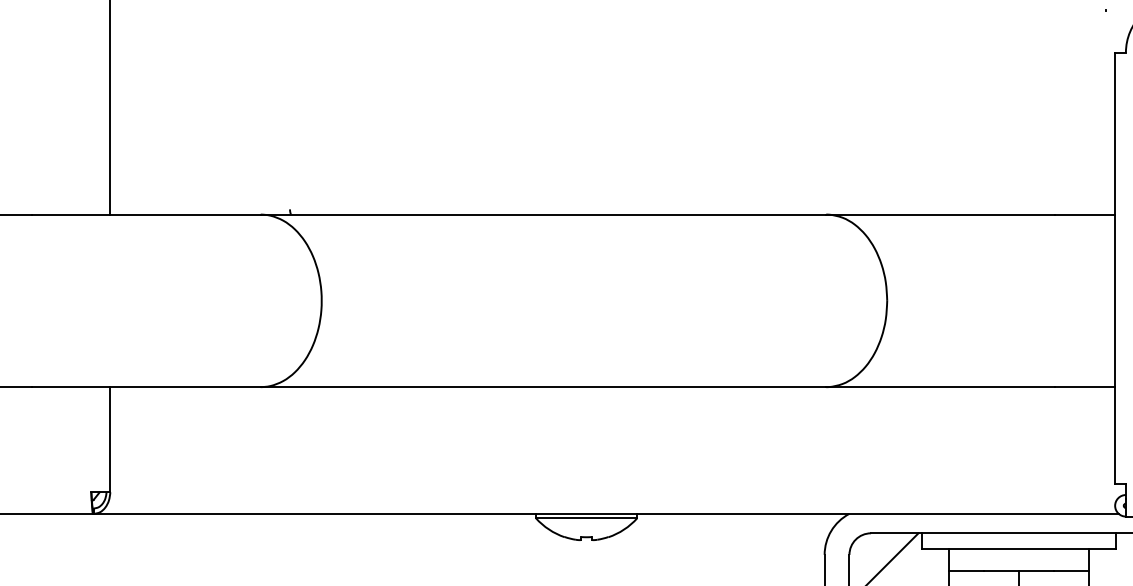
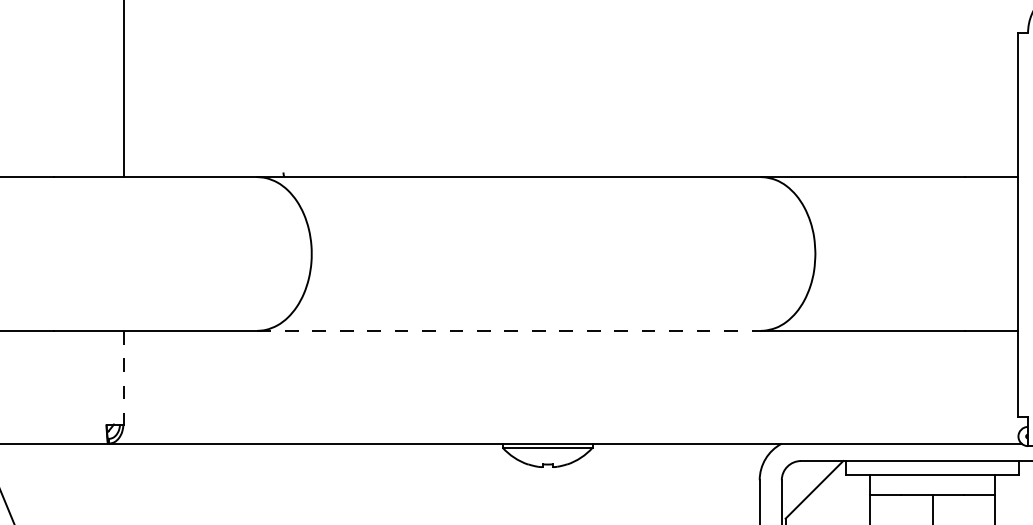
line: (543, 386) -> (509, 330), solid -> dashed
line: (110, 439) -> (123, 377), solid -> dashed

